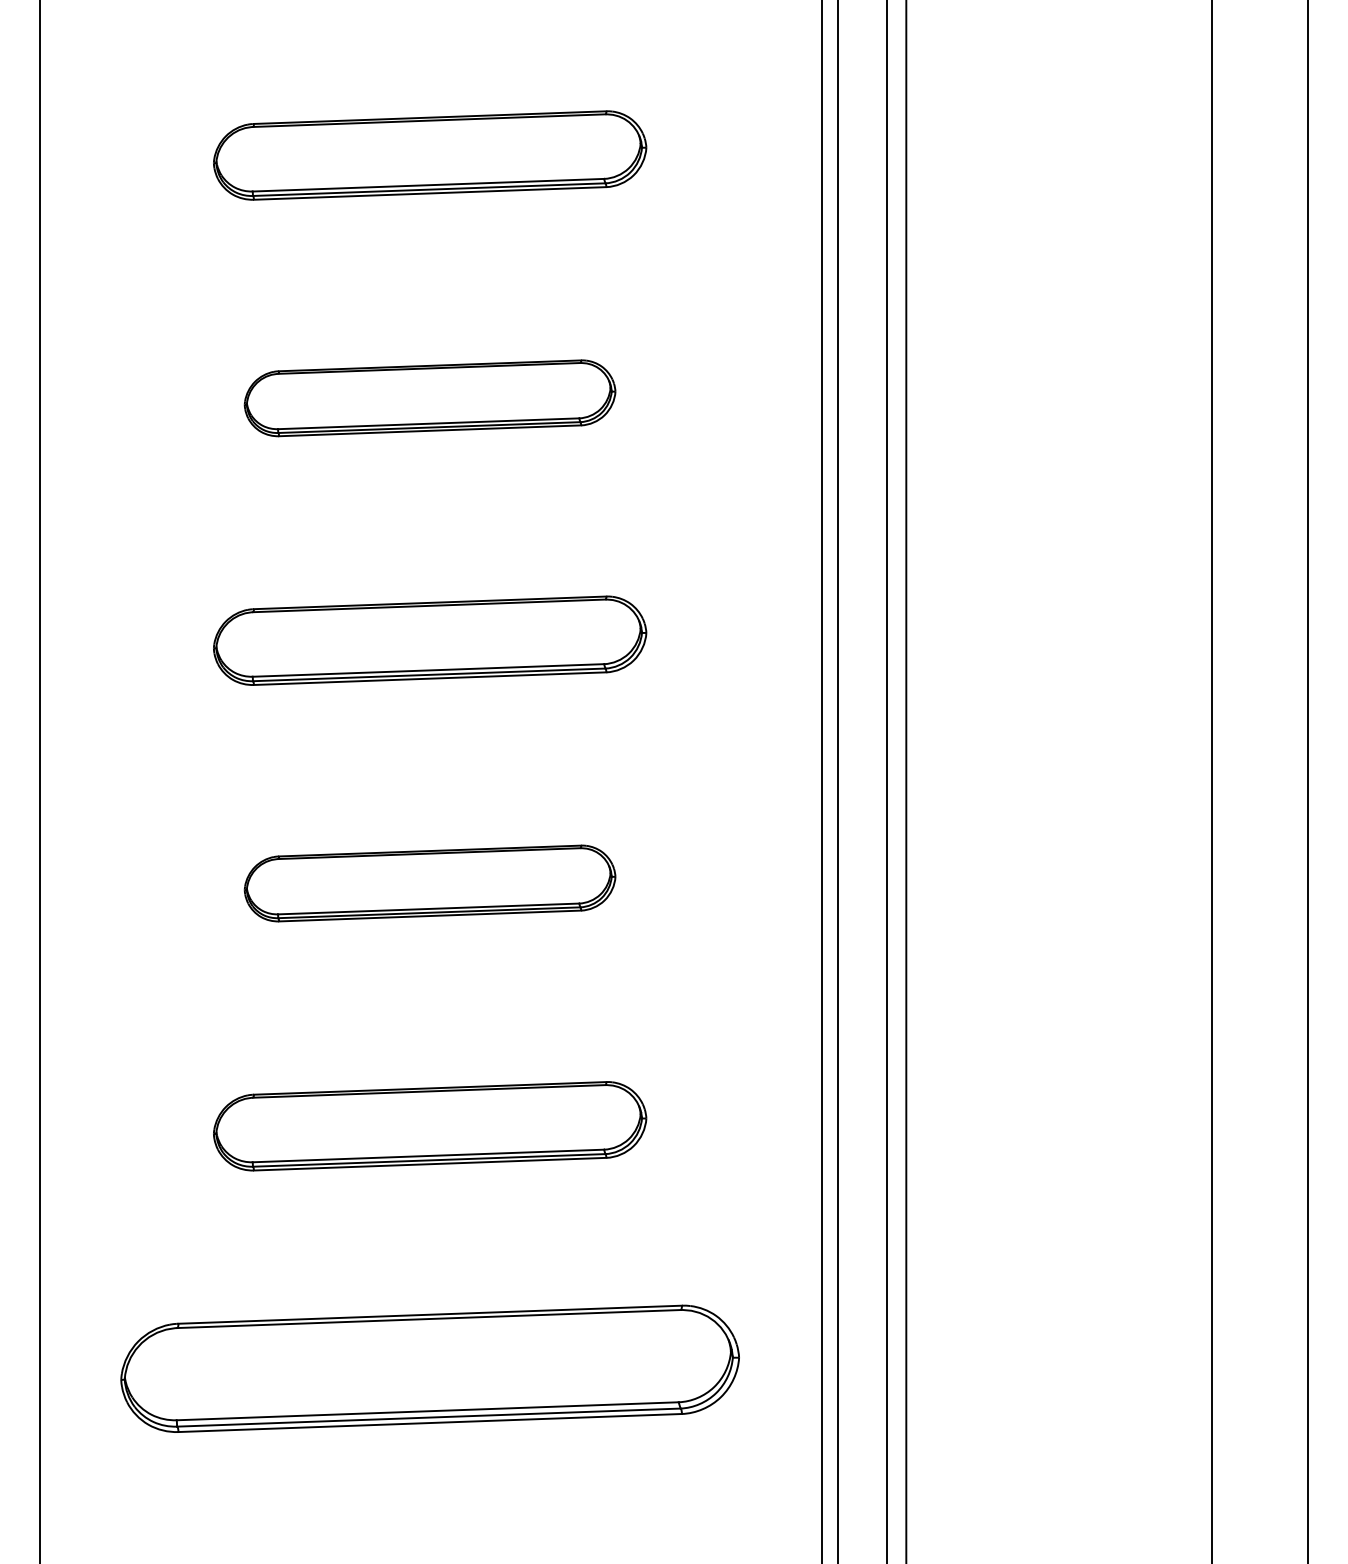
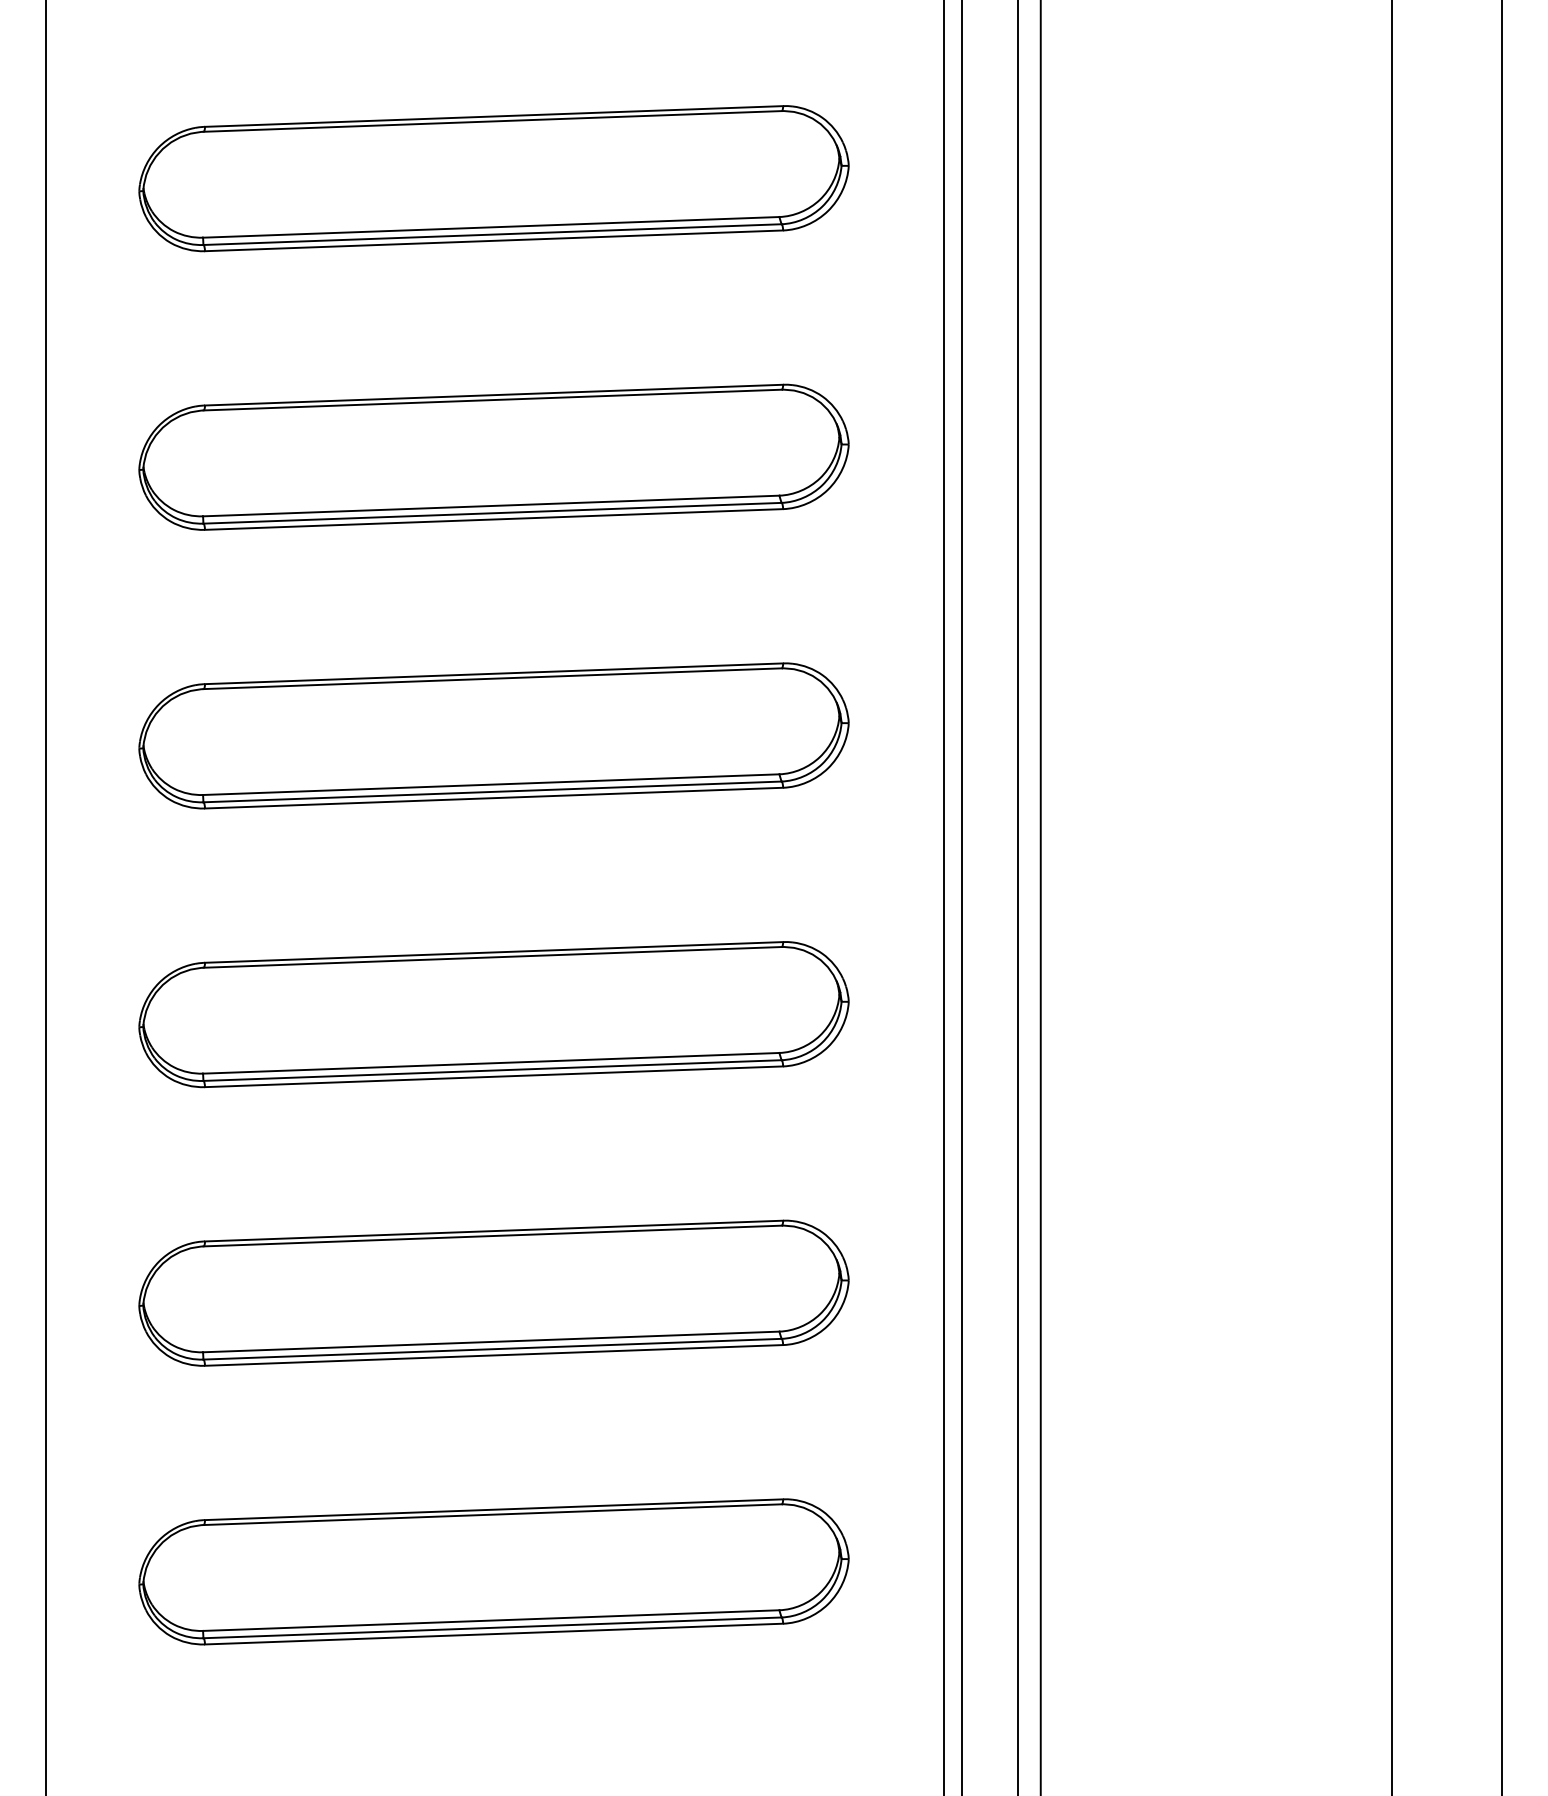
part: (429, 155) -> (493, 178), size x1.43
part: (429, 398) -> (493, 457), size x1.67
part: (429, 640) -> (493, 735), size x1.43
part: (429, 883) -> (493, 1014), size x1.67
part: (429, 1126) -> (493, 1293), size x1.43

